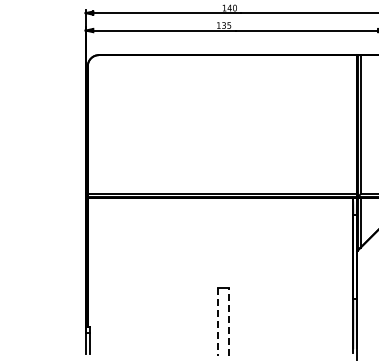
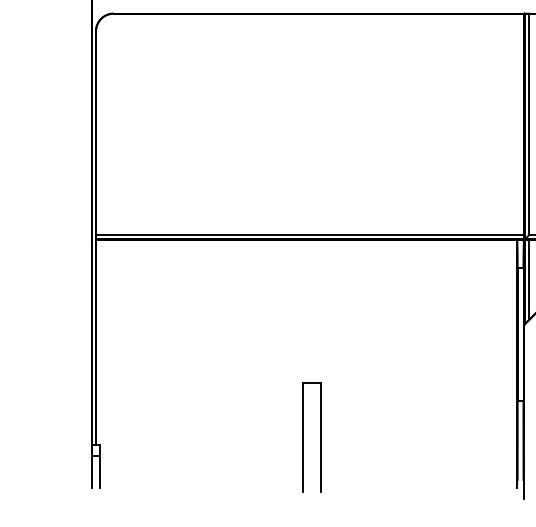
line: (229, 321) -> (321, 436), dashed -> solid
line: (218, 322) -> (303, 438), dashed -> solid

